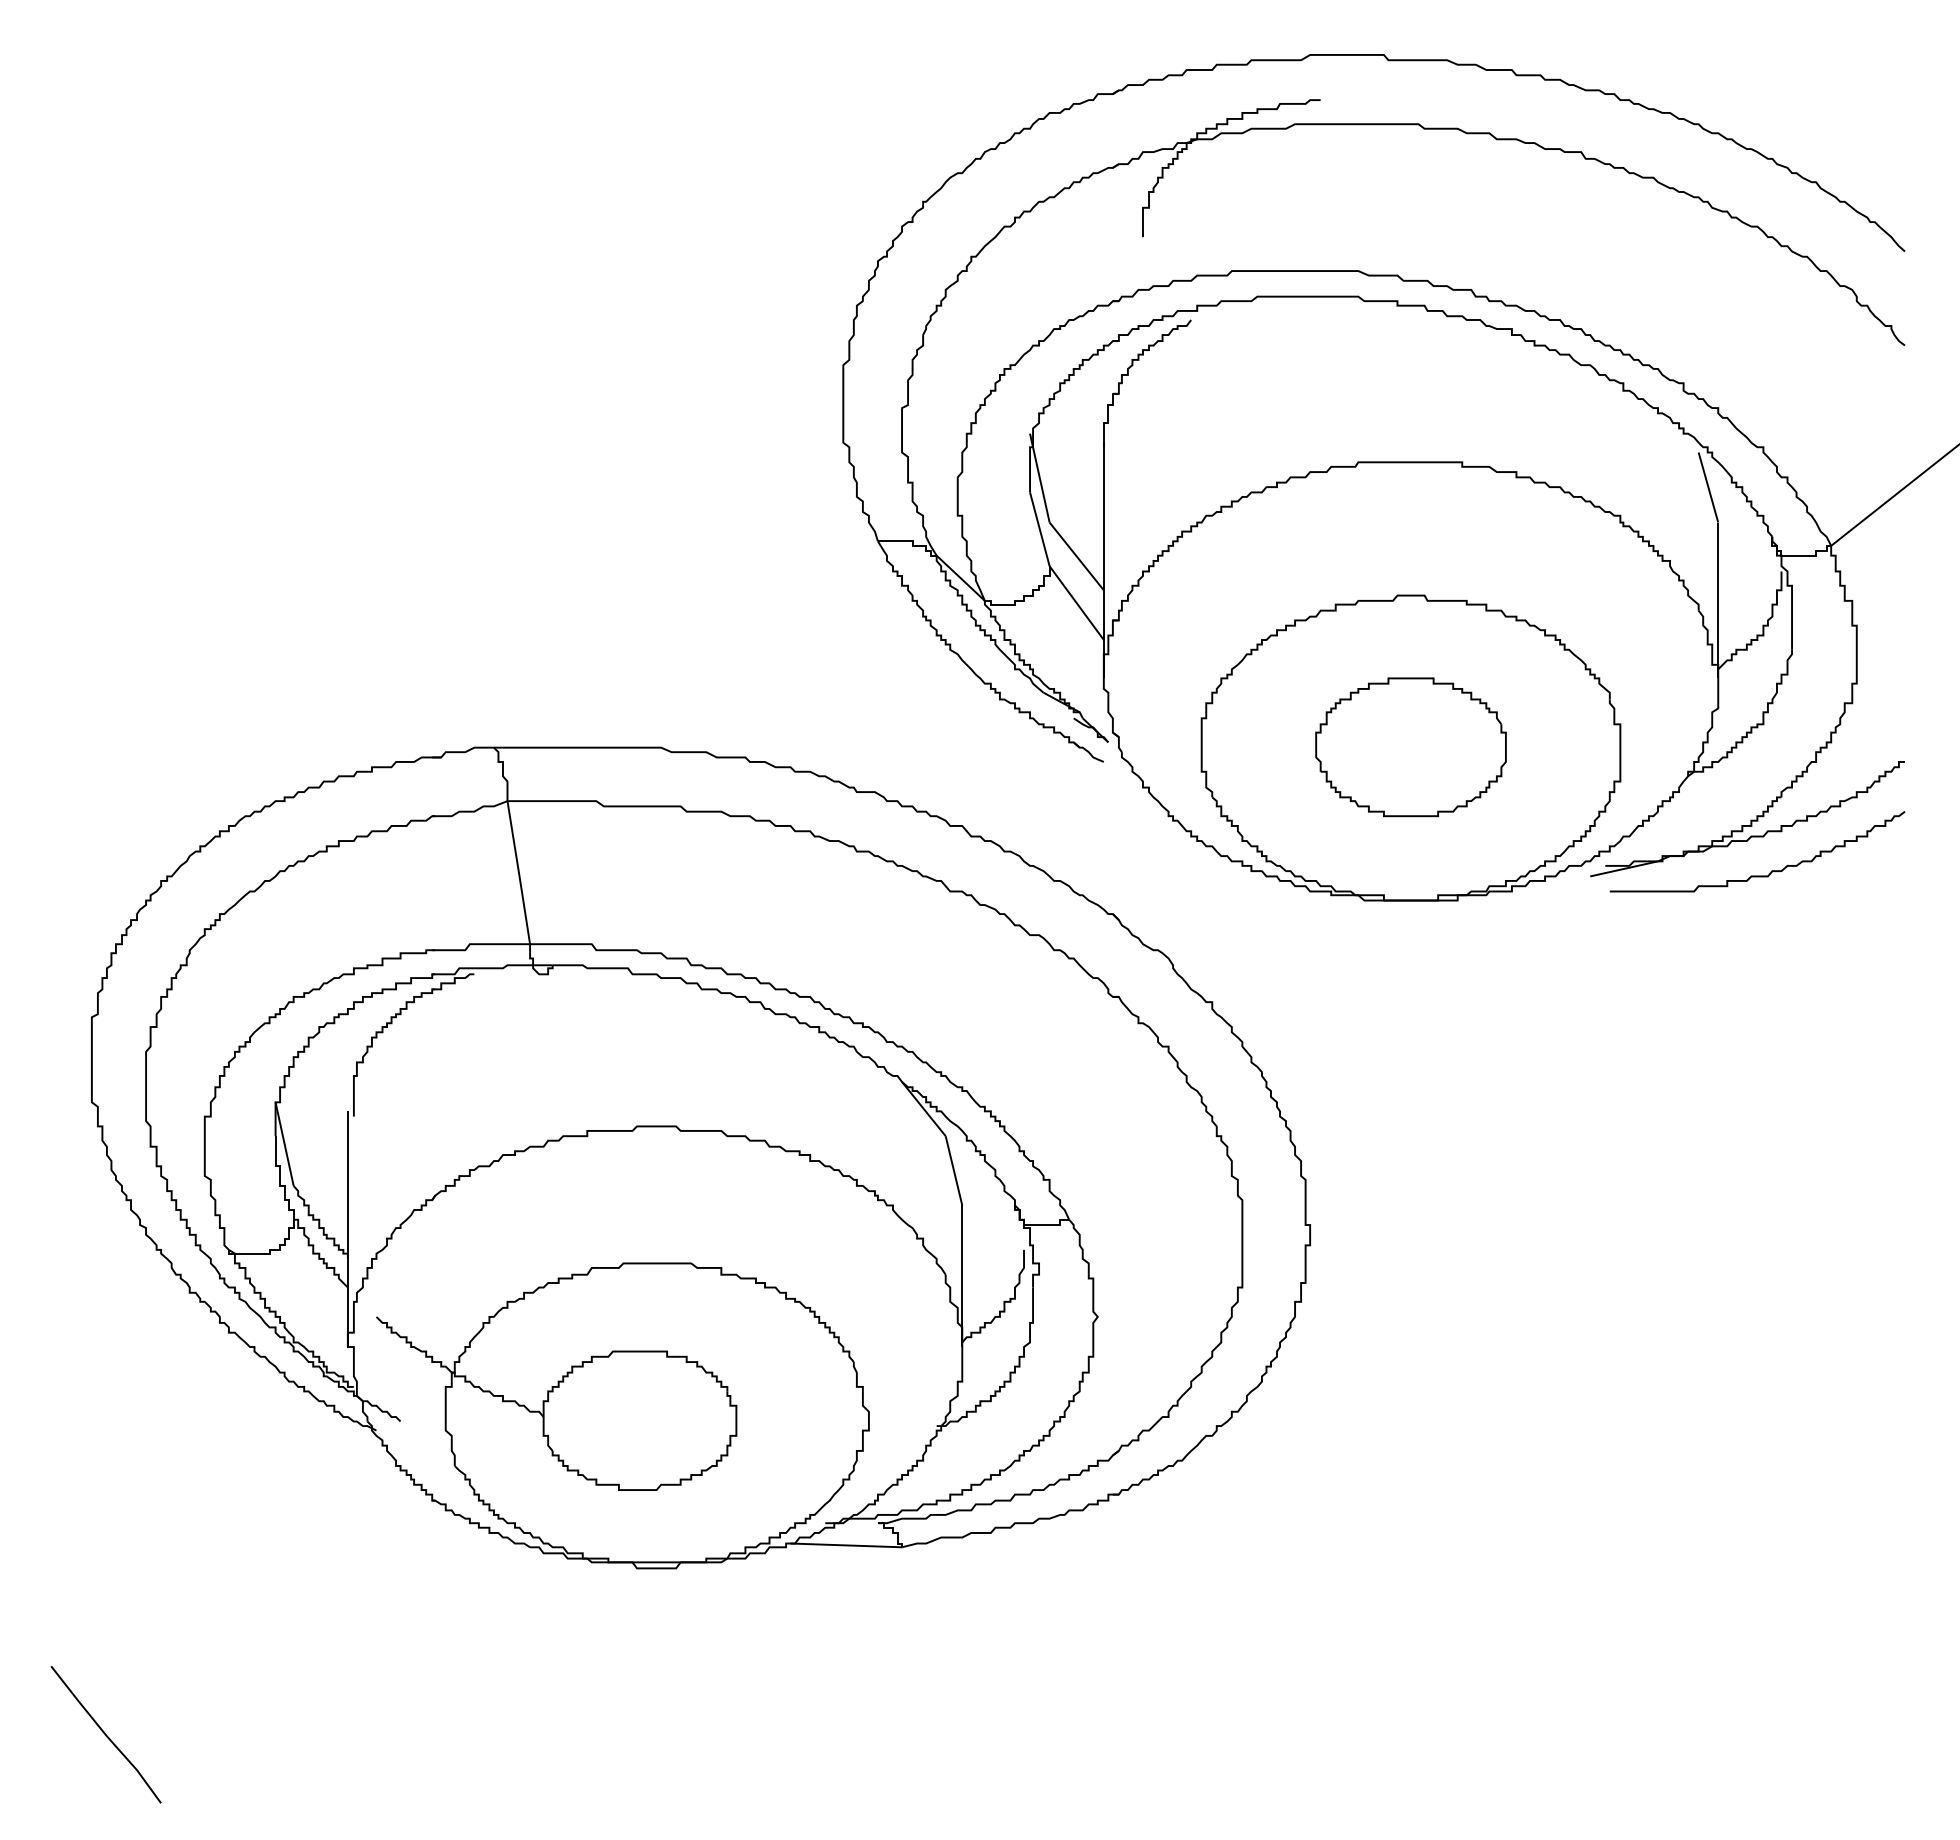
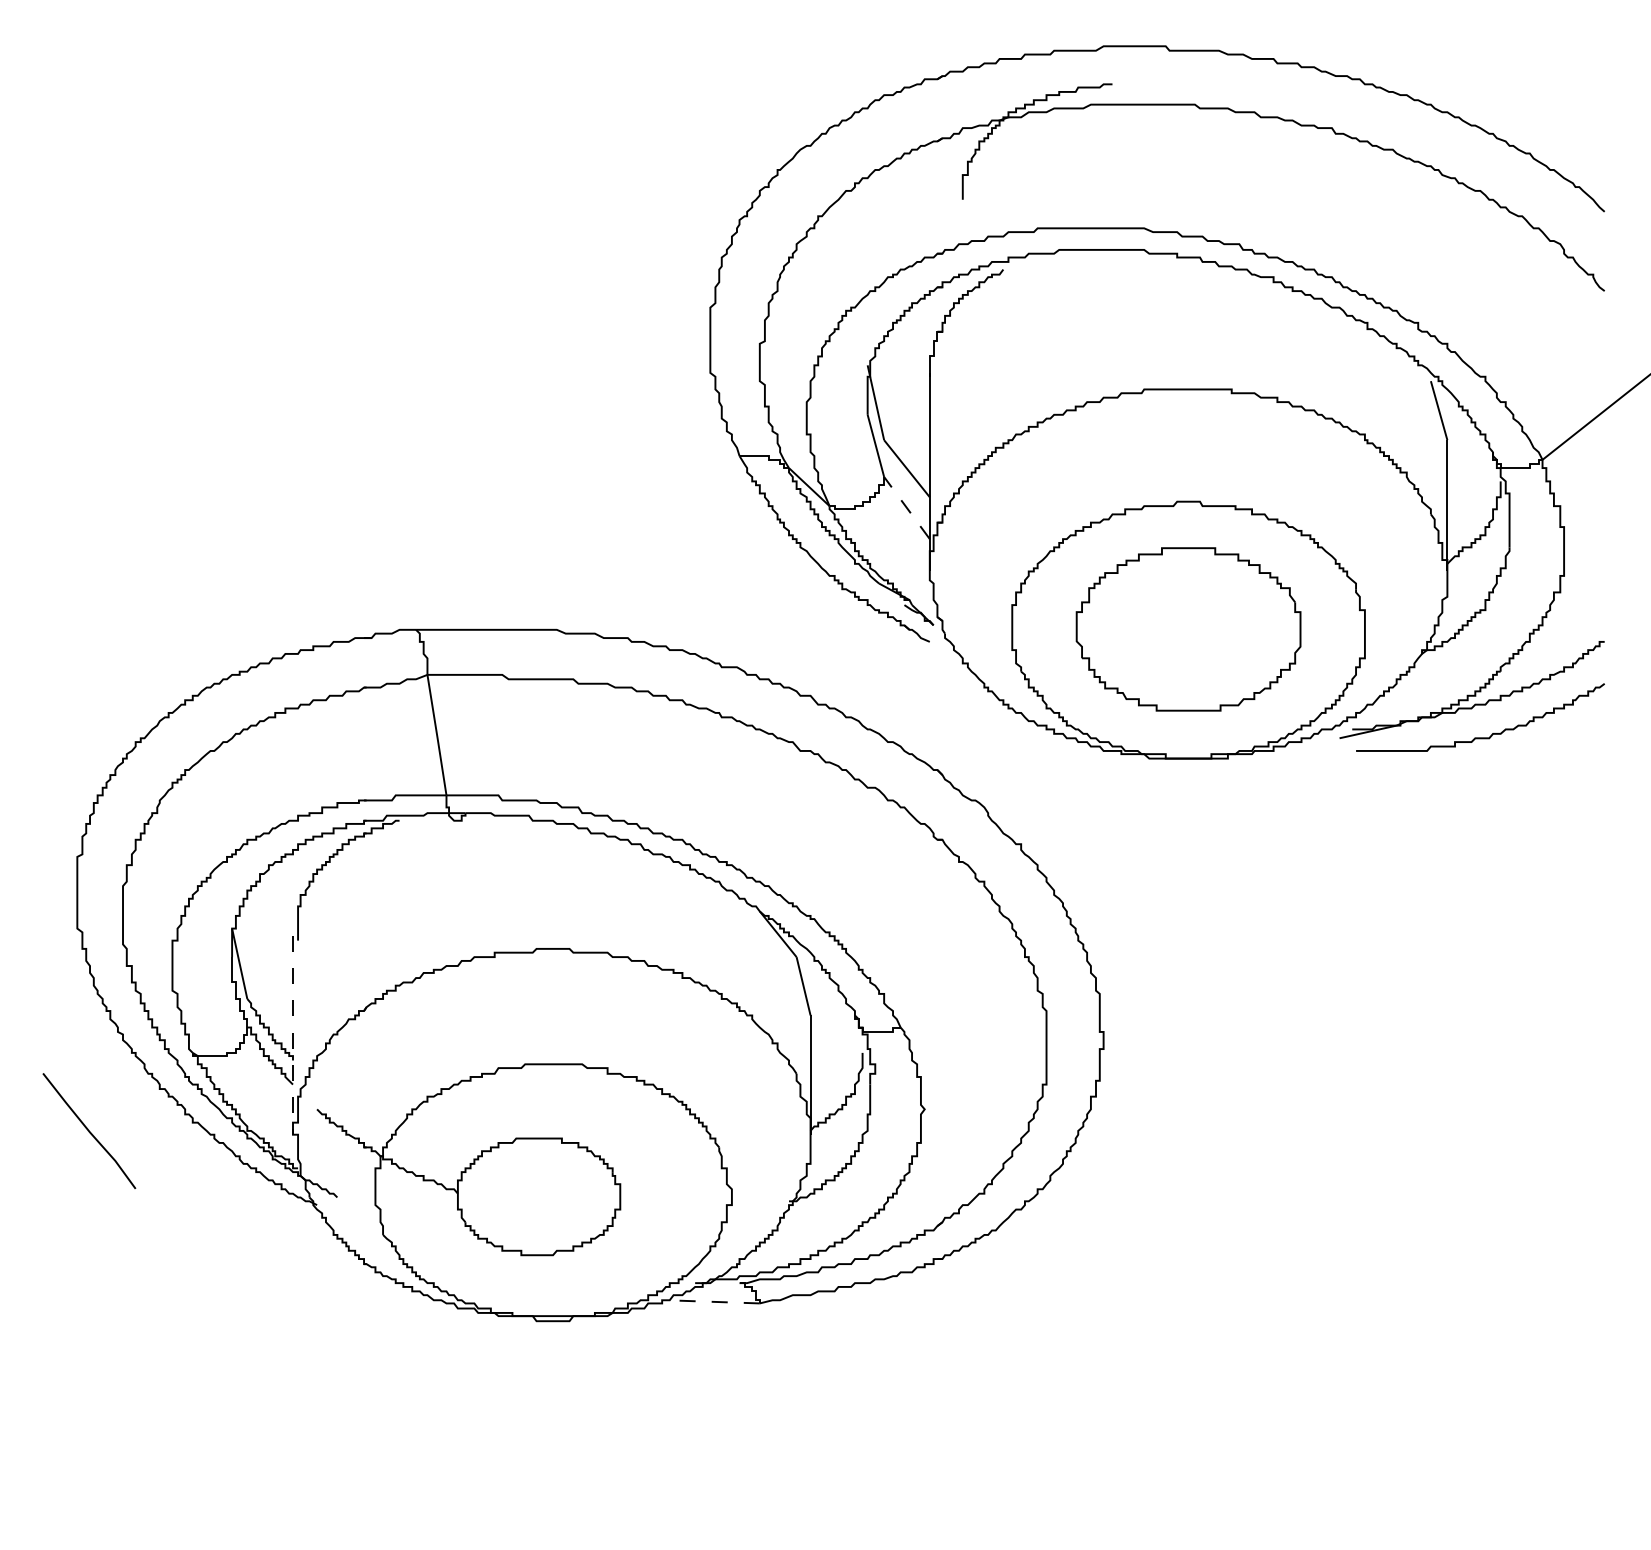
line: (1076, 603) -> (906, 508), solid -> dashed
part: (1410, 747) -> (1188, 629), size x1.4
line: (347, 1229) -> (292, 1035), solid -> dashed
line: (846, 1545) -> (713, 1301), solid -> dashed
line: (105, 1734) -> (88, 1130), moved

